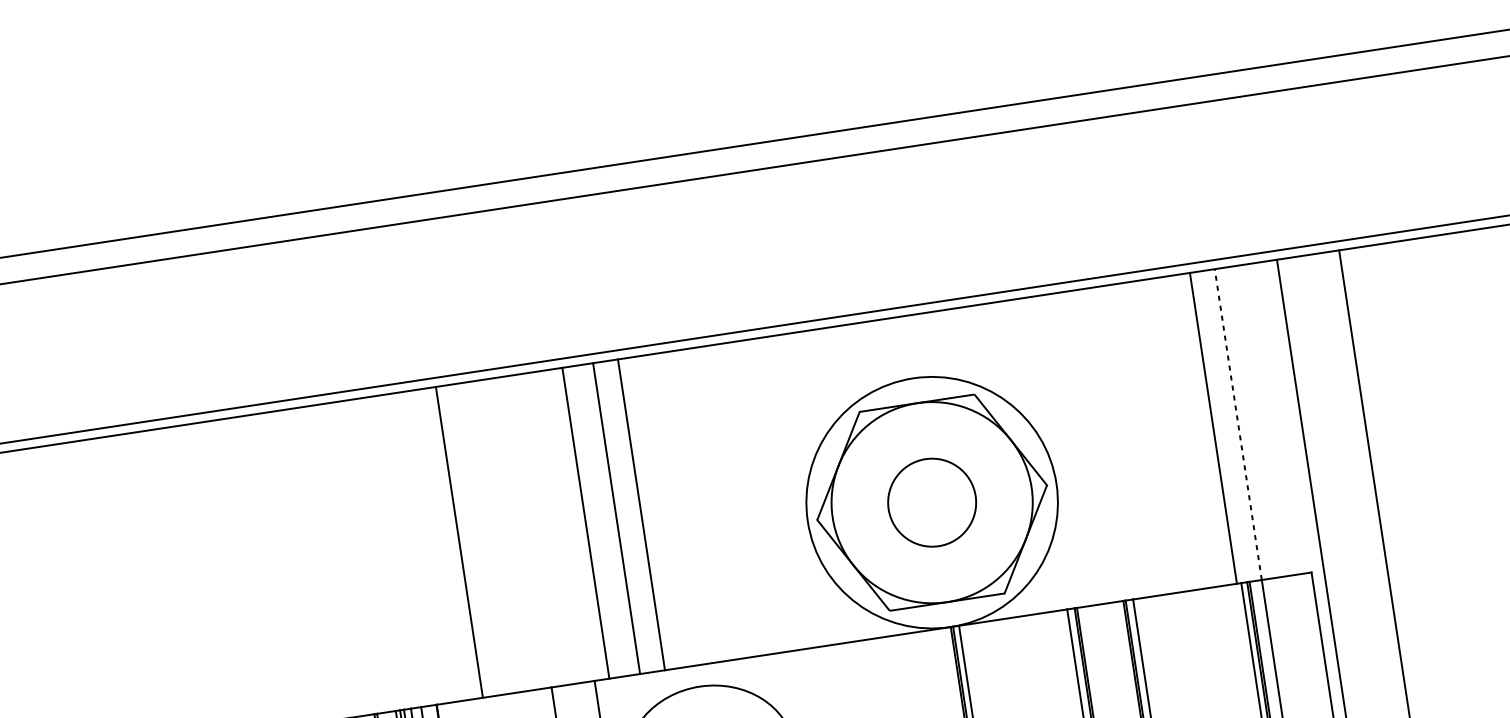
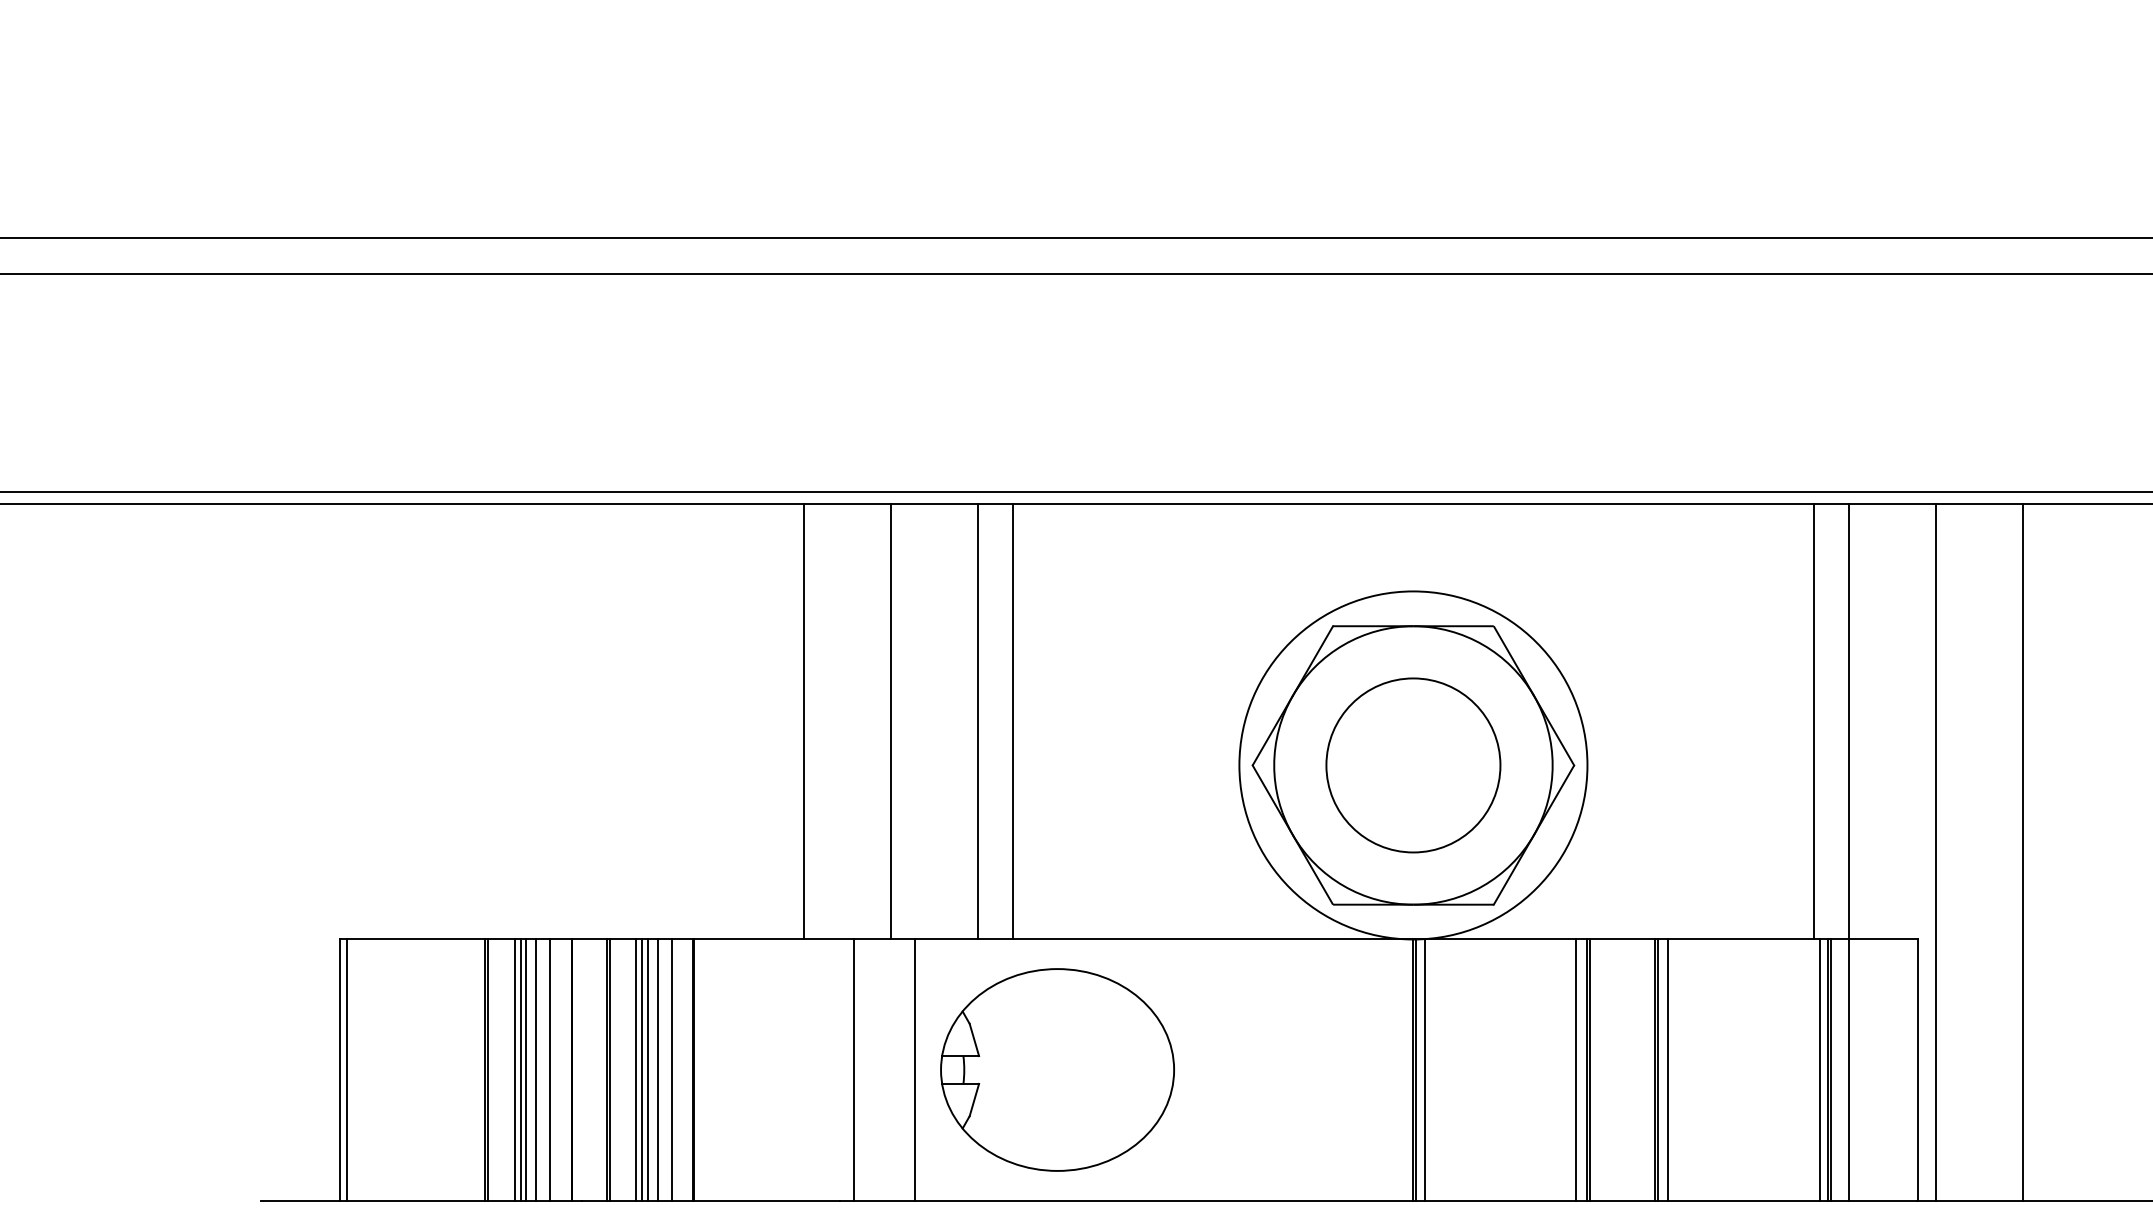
line: (1238, 424) -> (1848, 721), dashed -> solid
circle: (932, 502) -> (1413, 765), size x1.43
line: (585, 522) -> (891, 721), moved
line: (459, 542) -> (804, 721), moved

